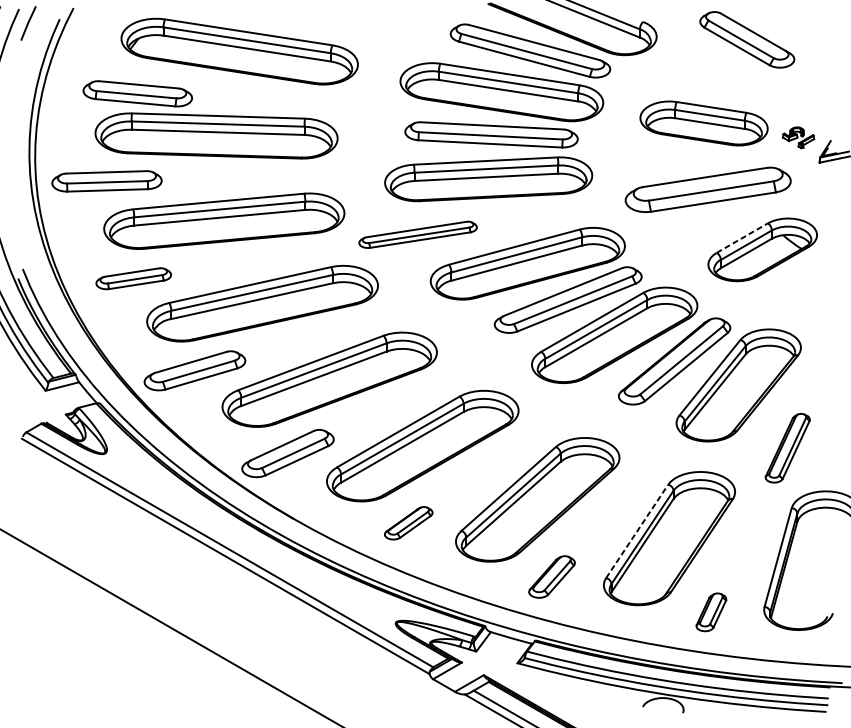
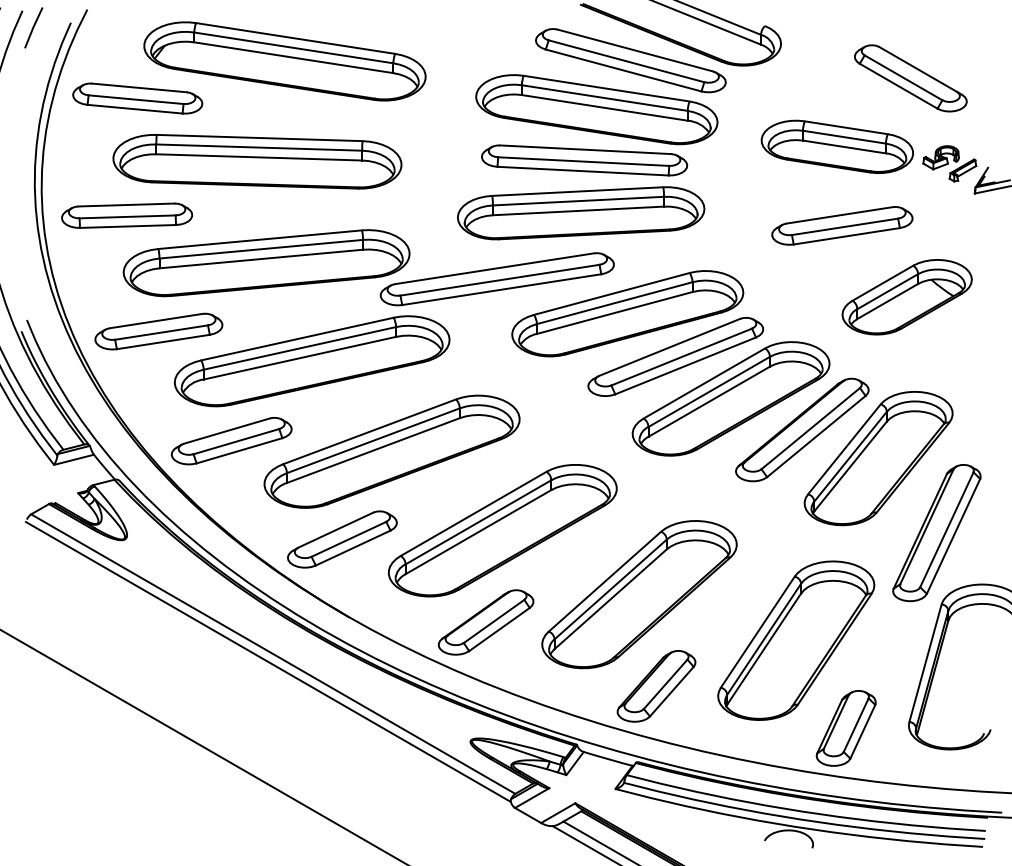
part: (747, 39) -> (910, 78), moved
part: (137, 93) -> (137, 98), moved
part: (798, 137) -> (949, 163), size x1.43
part: (708, 189) -> (842, 225), size x0.71
part: (417, 234) -> (496, 279), size x1.67
line: (742, 238) -> (883, 283), dashed -> solid
part: (133, 278) -> (158, 331), size x1.43
part: (787, 448) -> (936, 533), size x1.67
part: (408, 523) -> (485, 622), size x1.67
line: (636, 531) -> (757, 632), dashed -> solid
part: (552, 577) -> (656, 686), size x1.43
part: (710, 612) -> (845, 728), size x1.67

